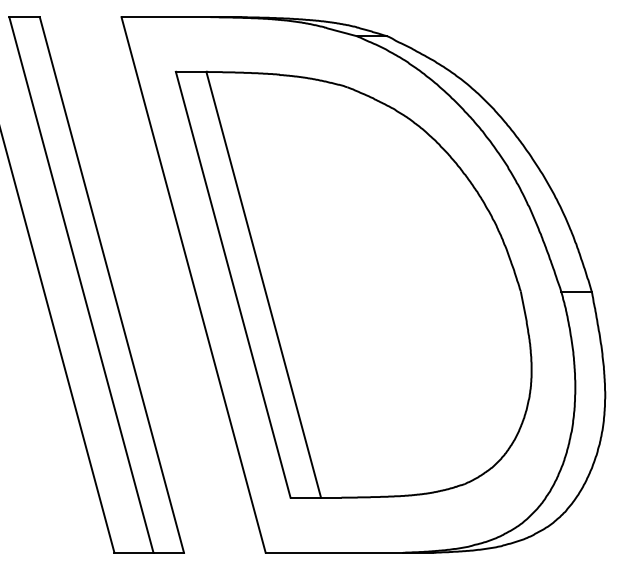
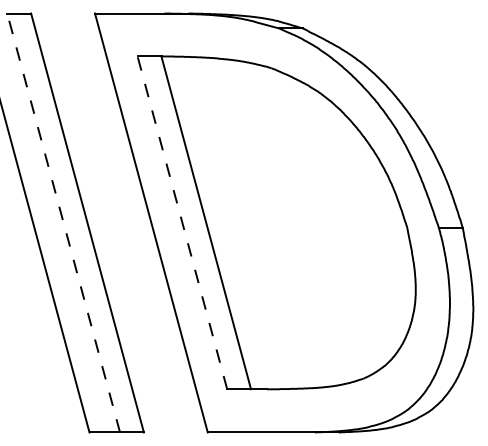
line: (81, 284) -> (63, 222), solid -> dashed
line: (233, 284) -> (182, 222), solid -> dashed

